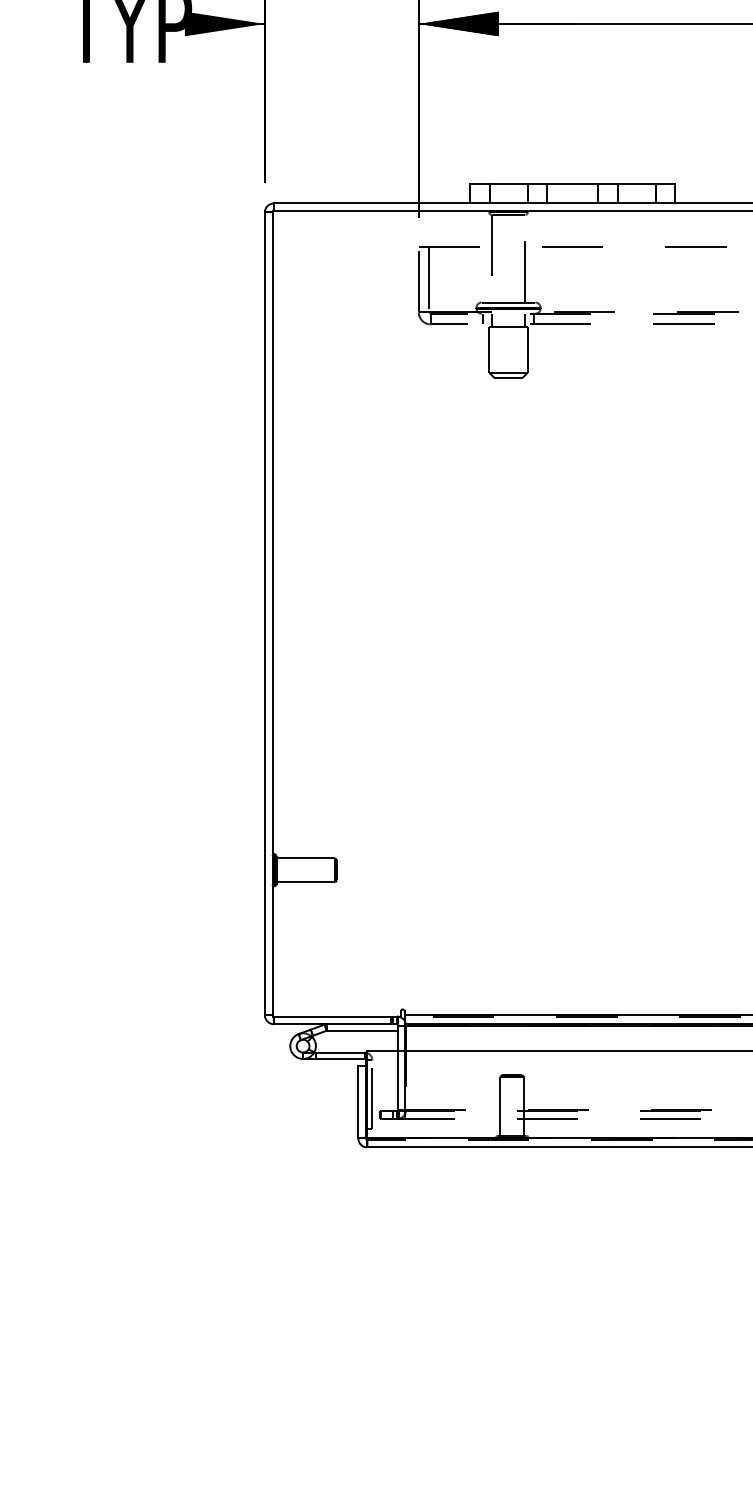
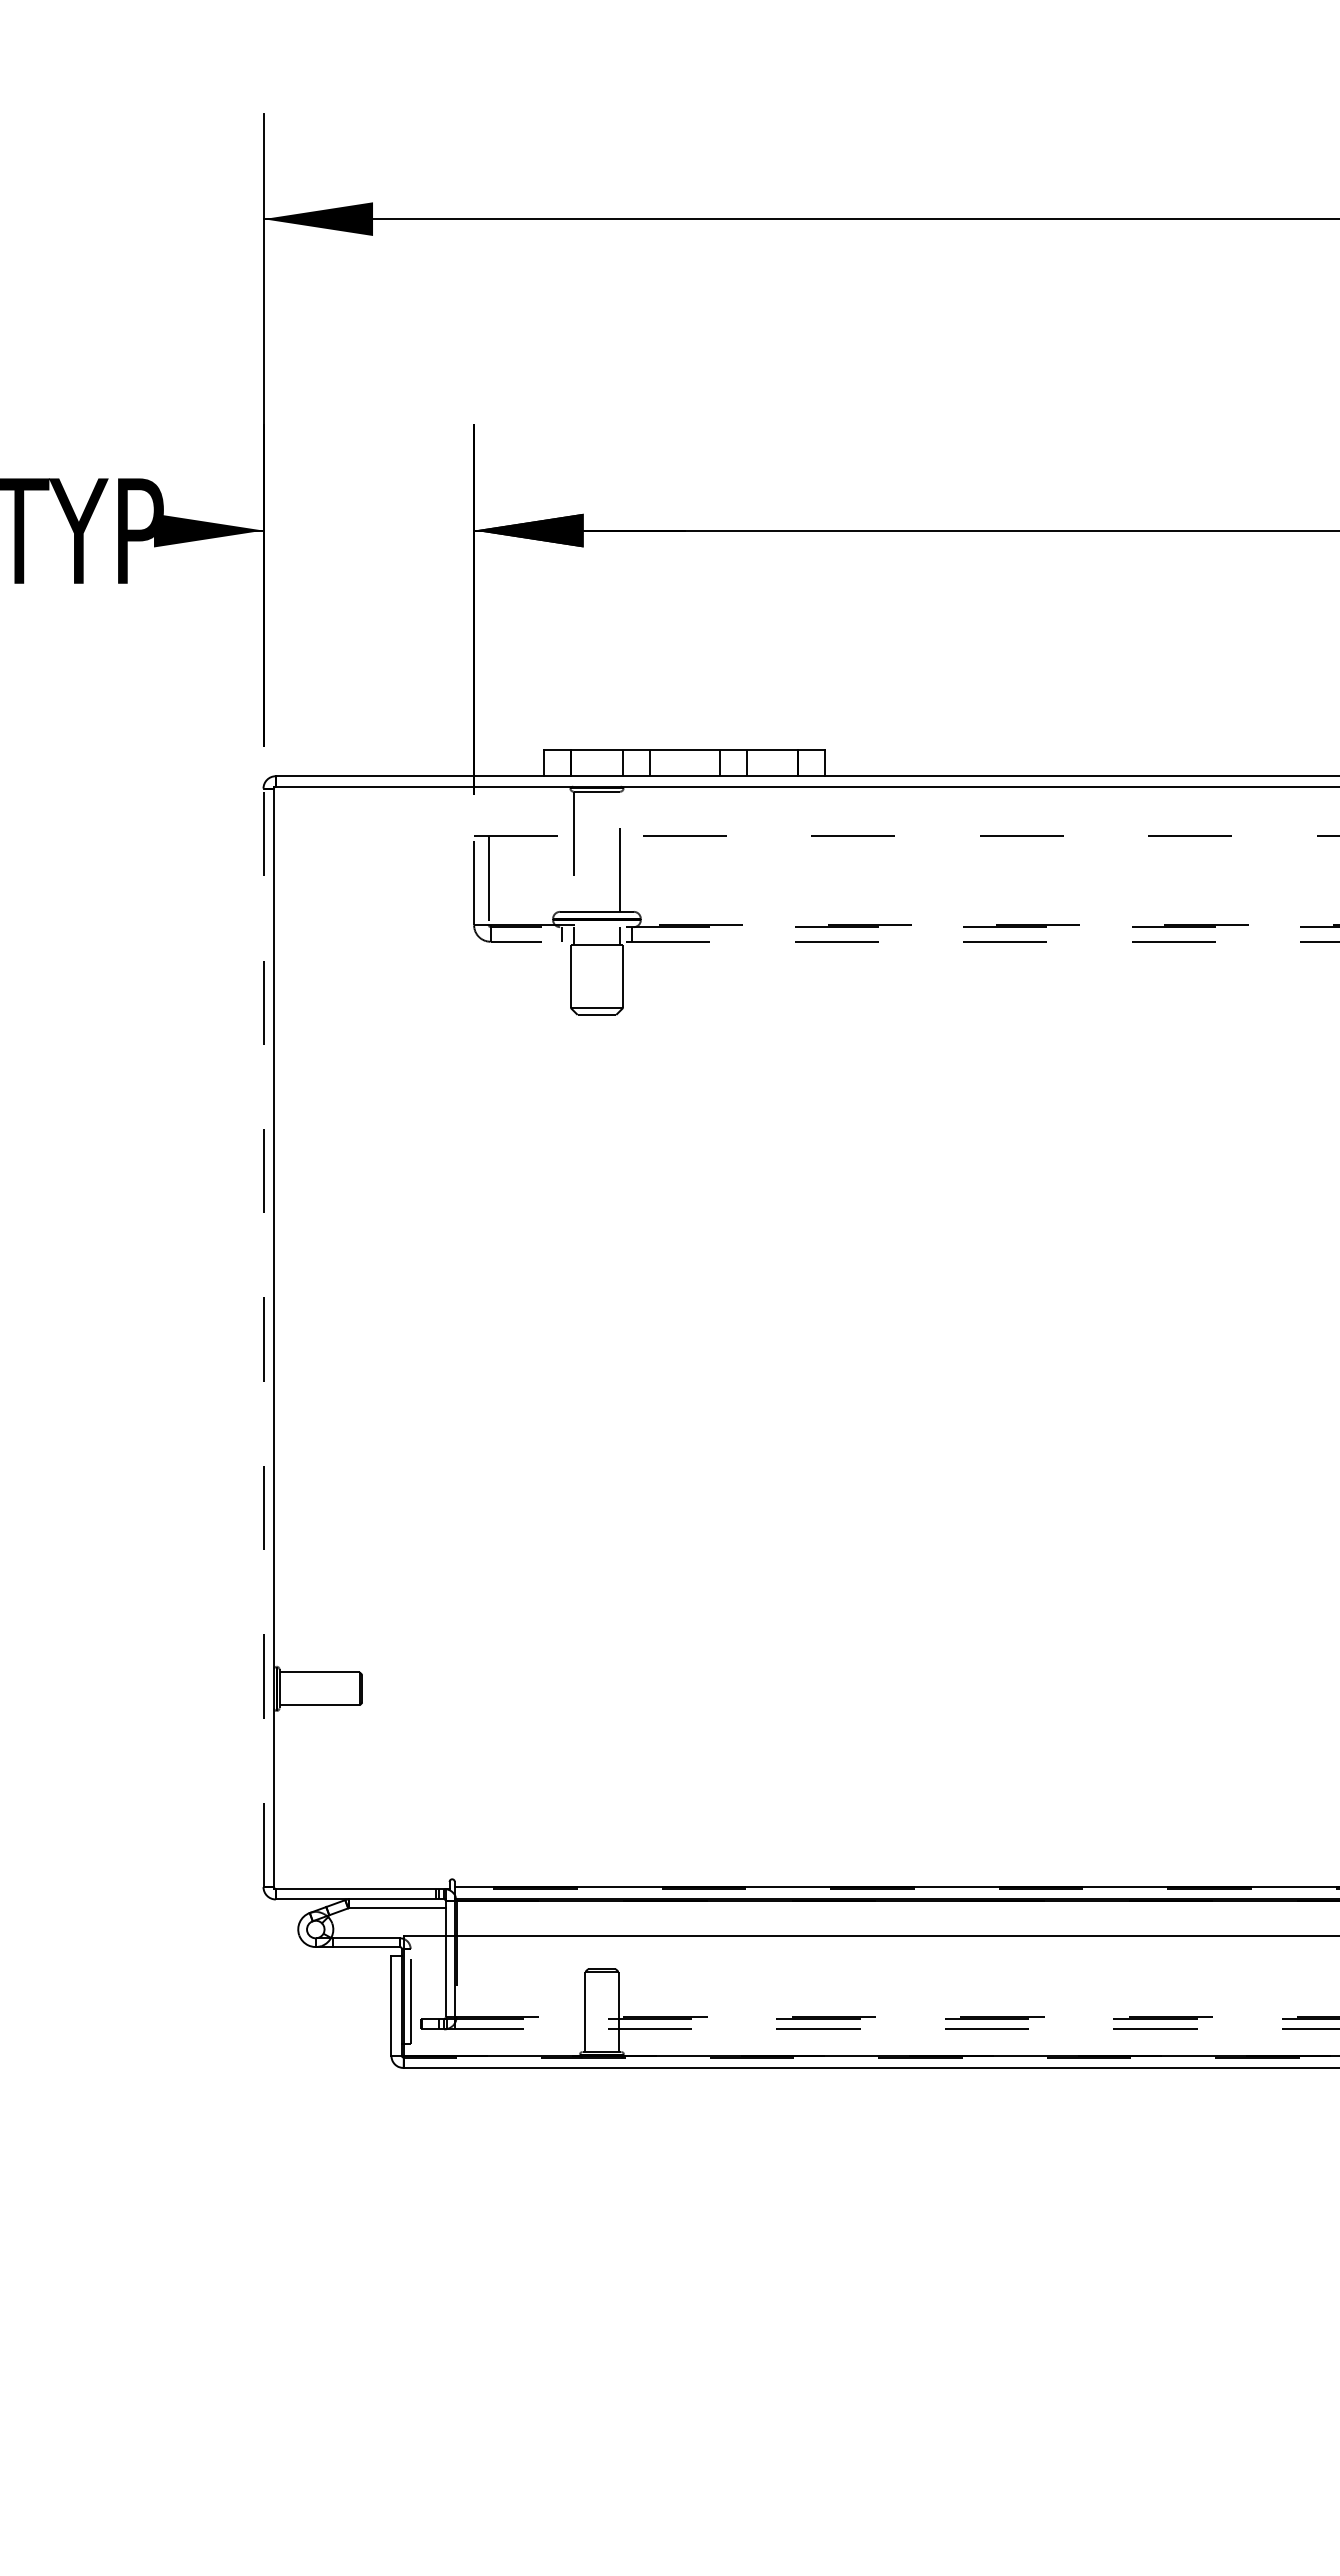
line: (264, 613) -> (263, 1337), solid -> dashed

